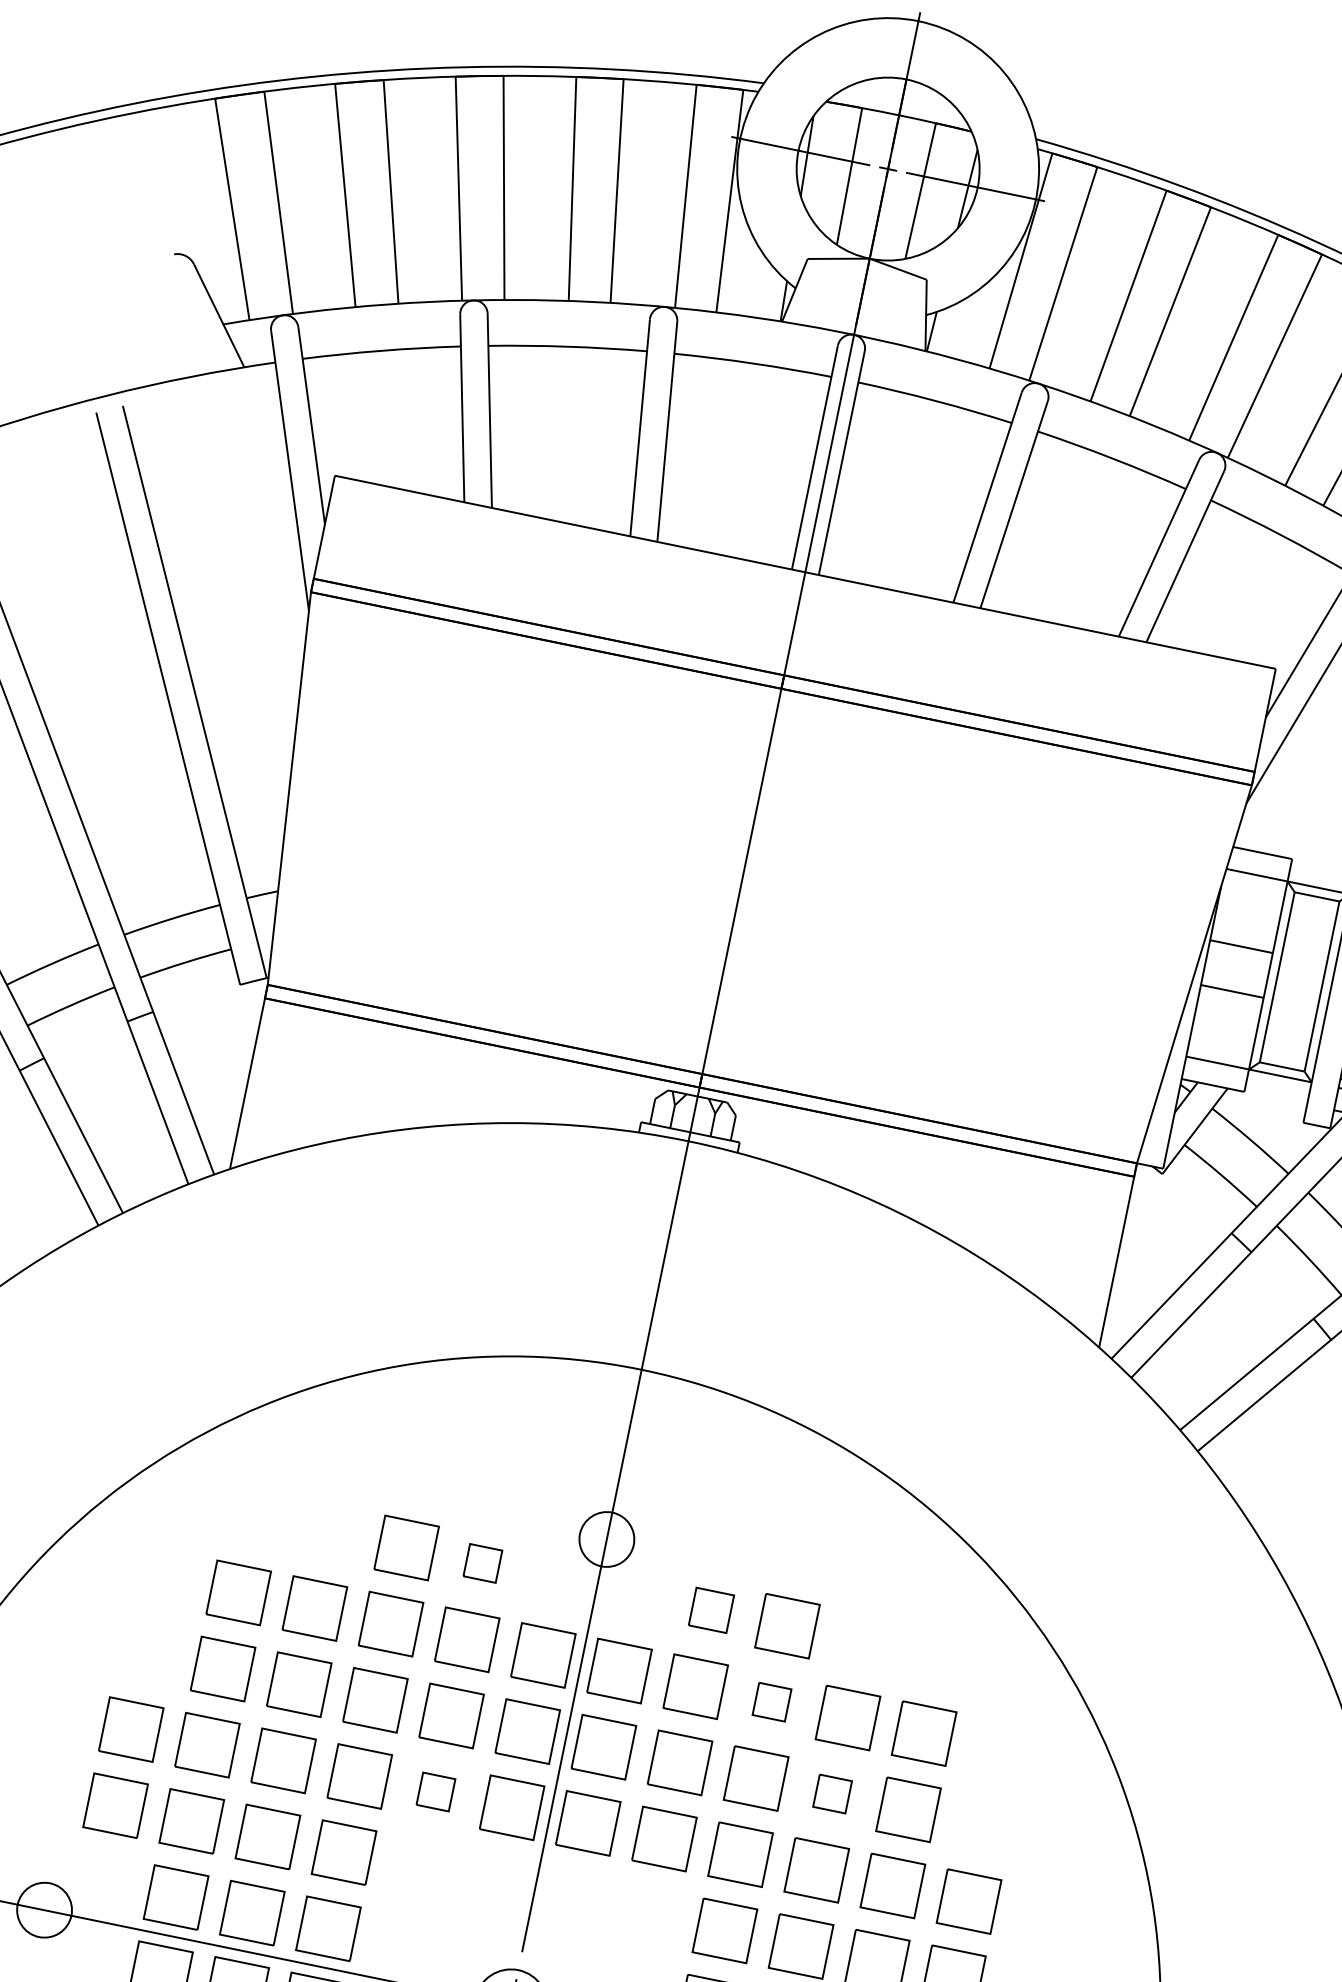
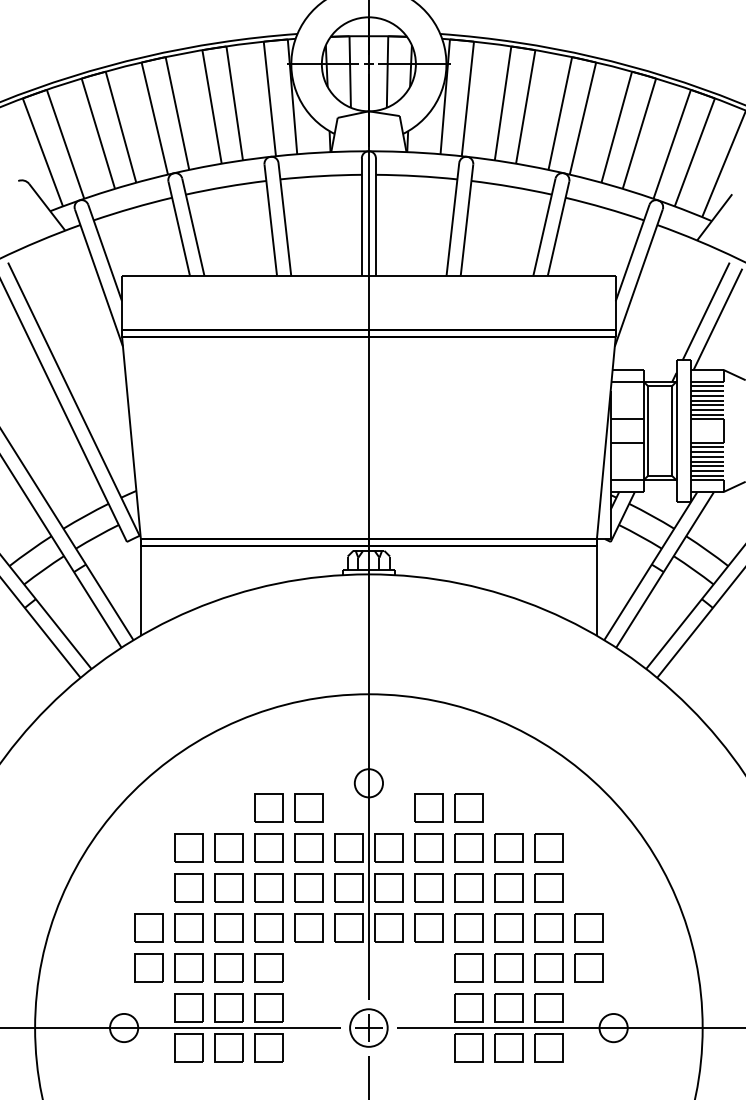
part: (482, 1561) -> (308, 807), size x1.67
part: (710, 1608) -> (428, 807), size x1.43
part: (771, 1700) -> (468, 847), size x1.67
part: (435, 1790) -> (308, 927), size x1.67
part: (832, 1792) -> (508, 887), size x1.67

